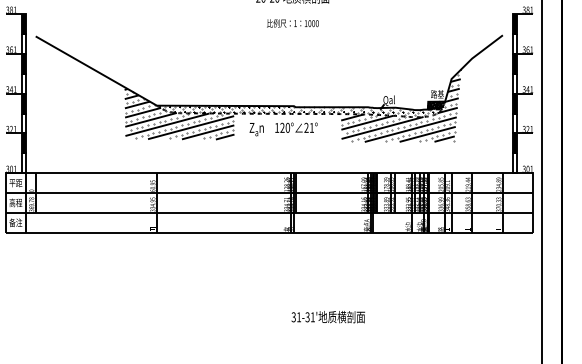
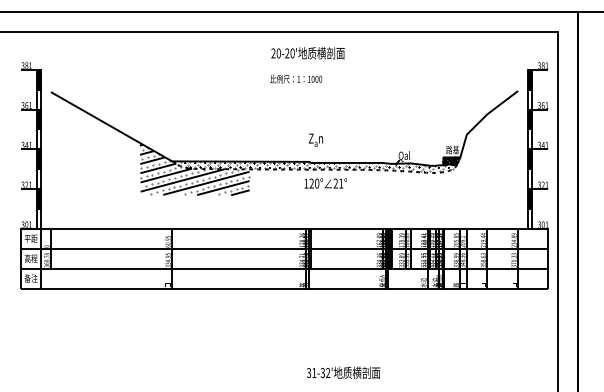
text: (293, 23) -> (296, 79), moved
hatch: (401, 105) -> (416, 161), removed
text: (296, 127) -> (325, 183), moved
text: (257, 128) -> (316, 139), moved
text: (313, 316) -> (328, 372), 31-31' -> 31-32'

